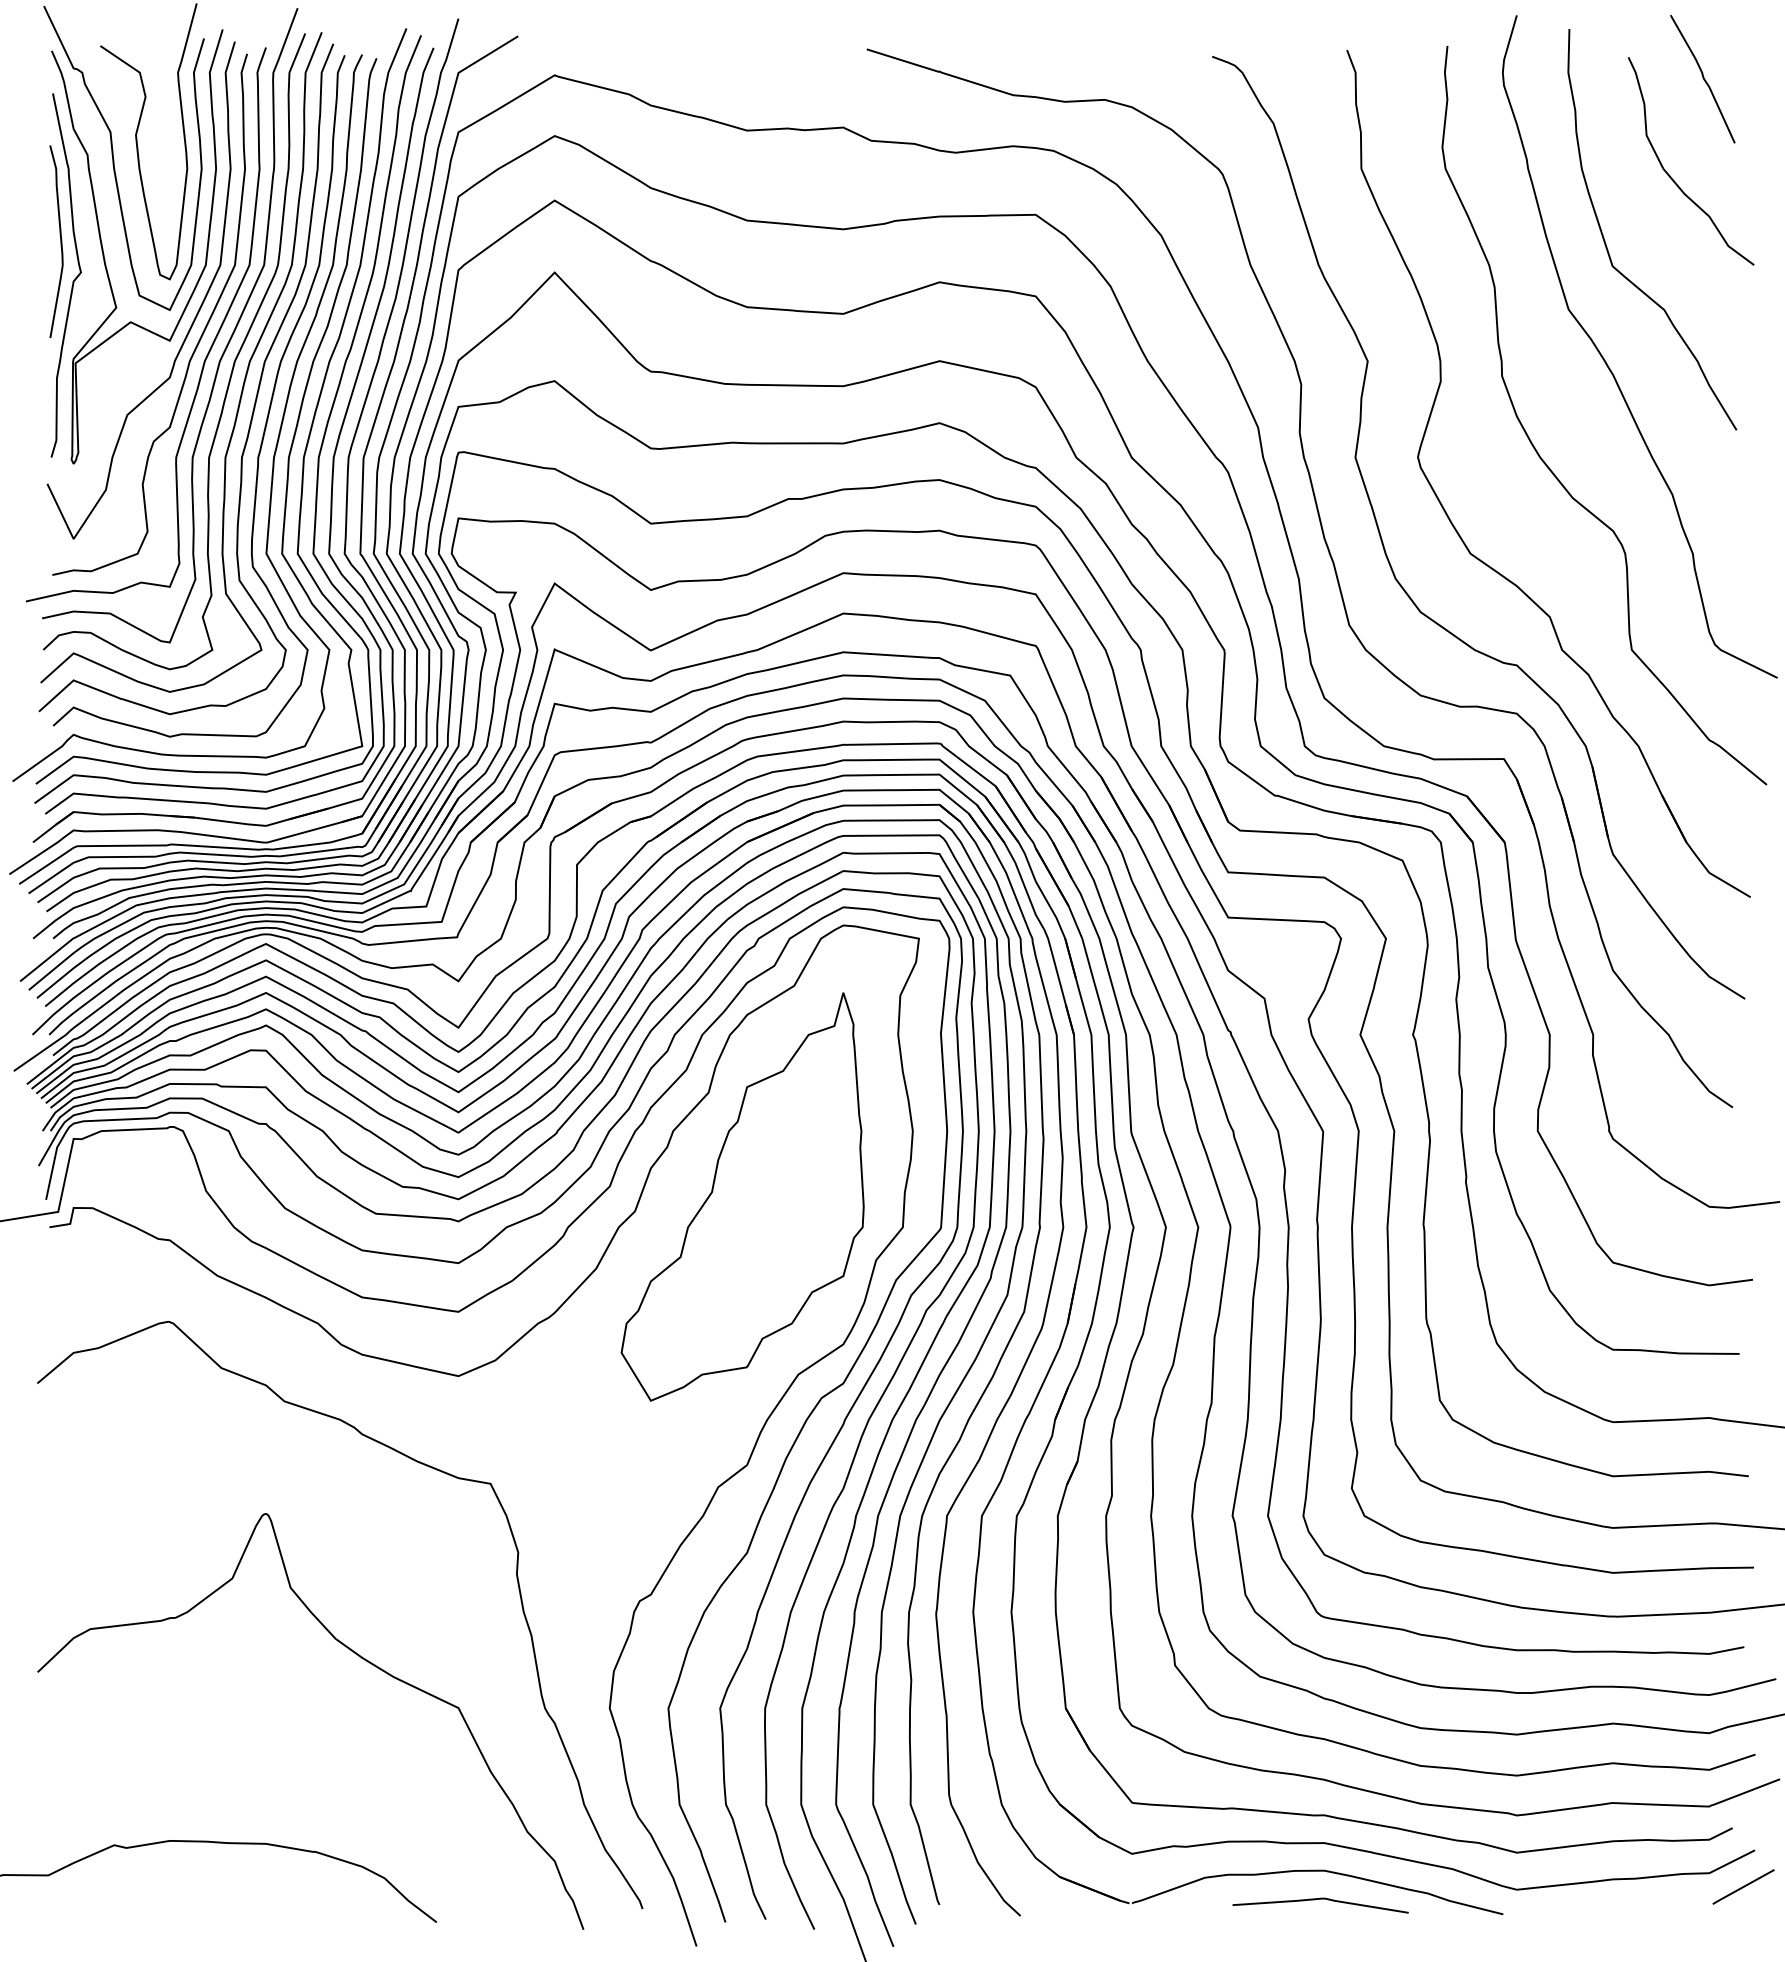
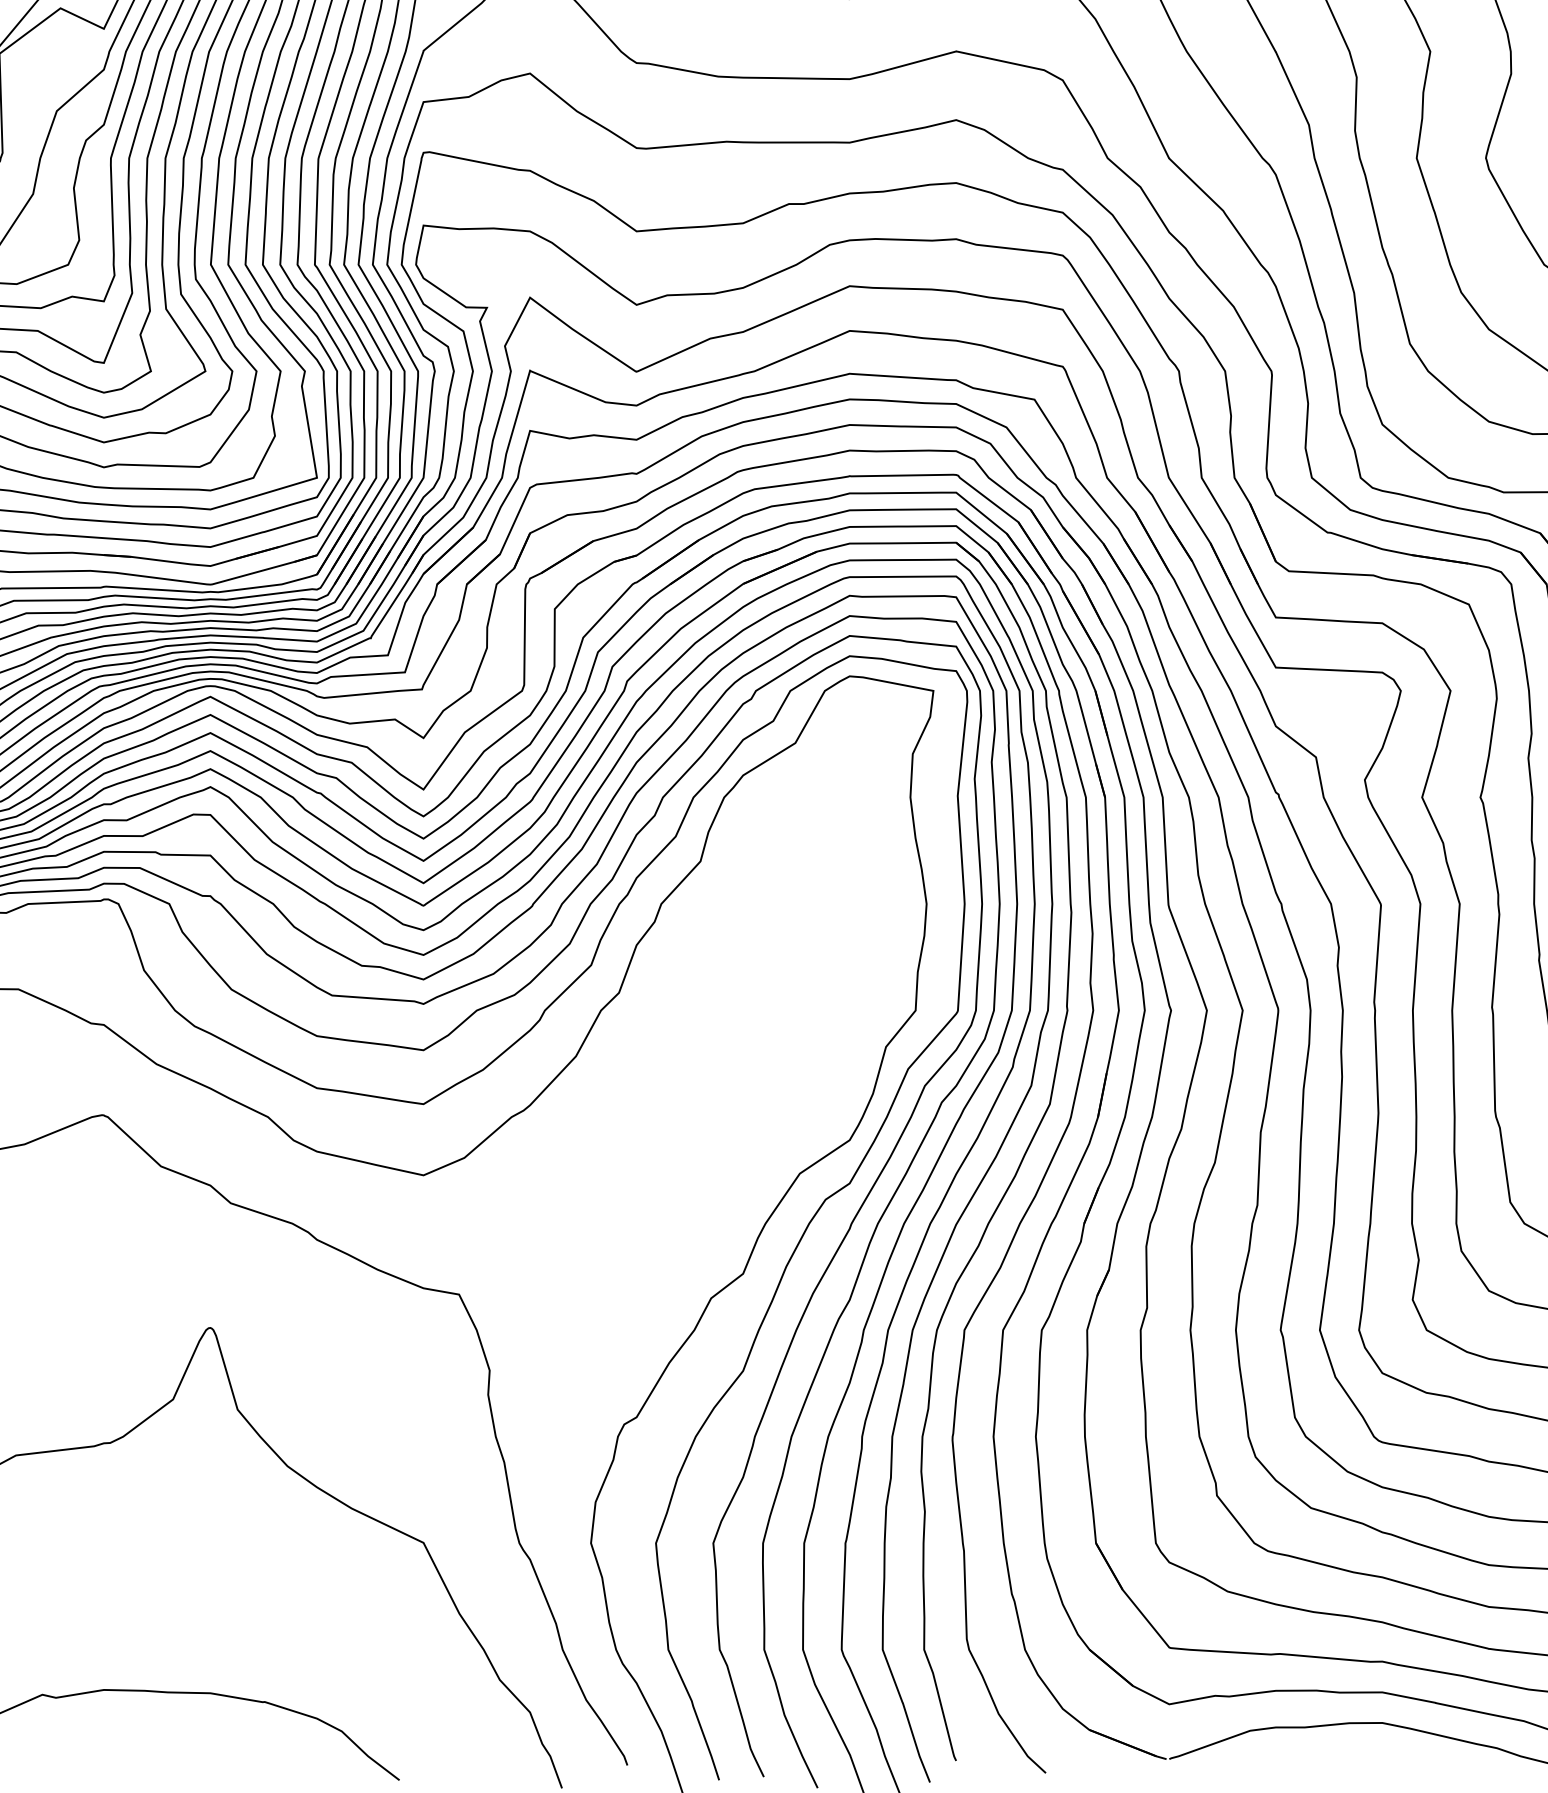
part: (742, 1196) -> (738, 976), removed
curve: (1320, 1899) -> (1378, 1754), removed

